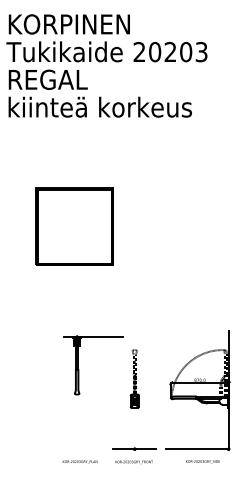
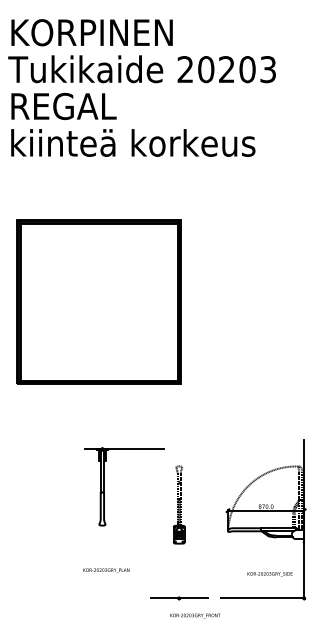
part: (74, 226) -> (99, 301), size x1.6
text: (80, 461) -> (106, 570), moved
text: (134, 461) -> (195, 615), moved
text: (202, 461) -> (269, 574), moved

